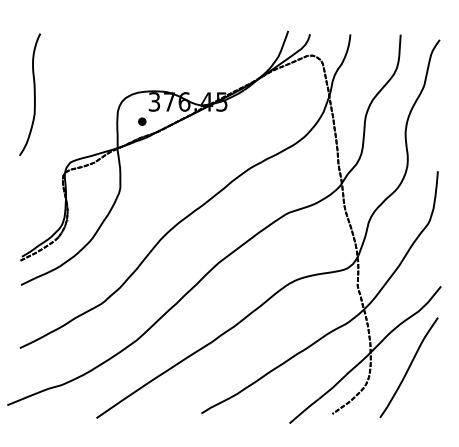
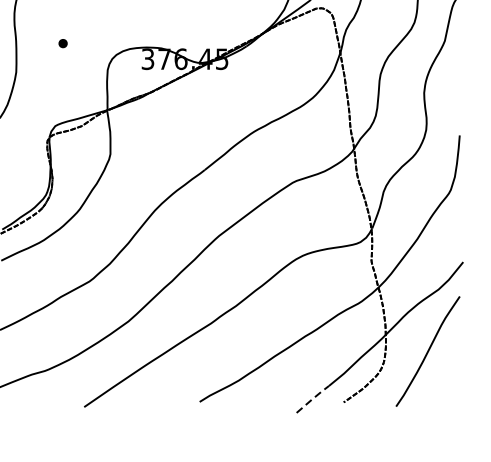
part: (142, 121) -> (63, 43), moved
line: (304, 411) -> (313, 399), solid -> dashed

